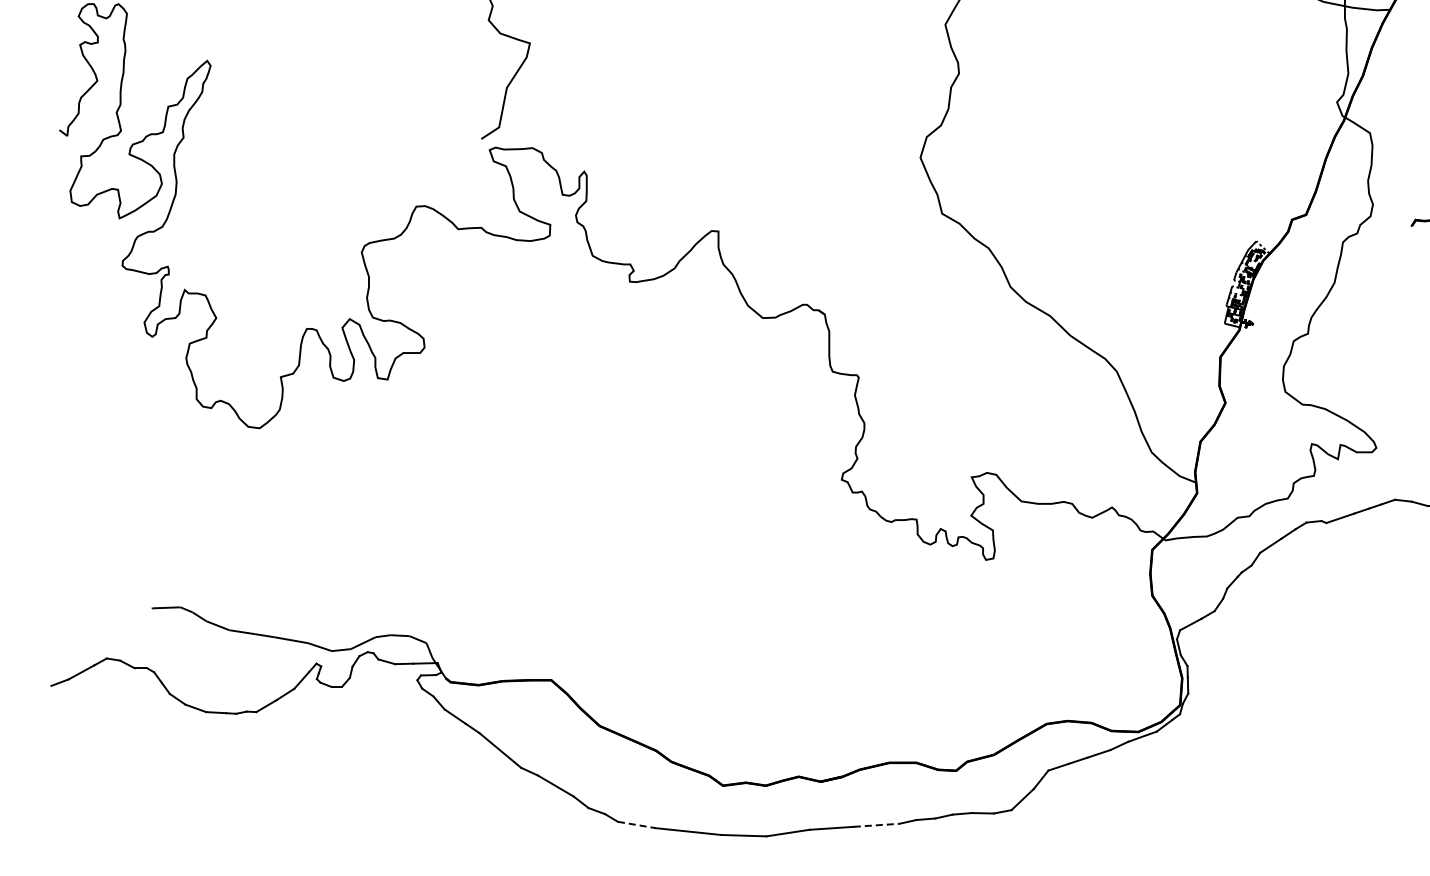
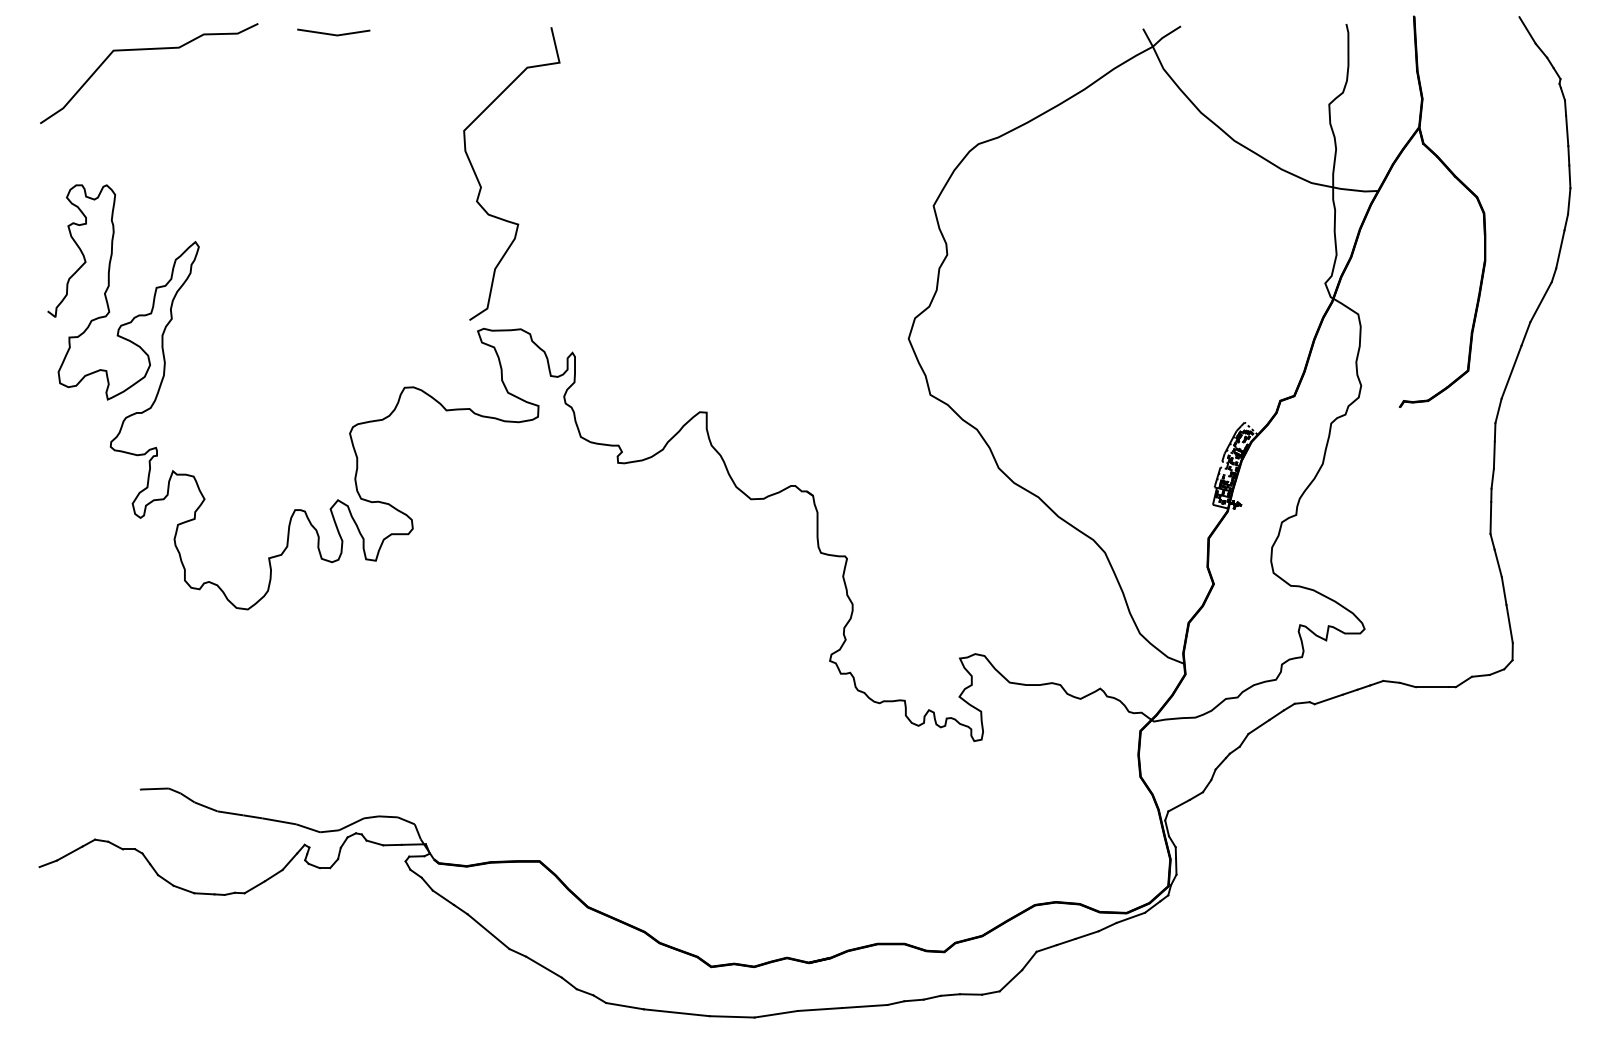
line: (637, 825) -> (625, 1006), dashed -> solid
line: (876, 825) -> (864, 1006), dashed -> solid

